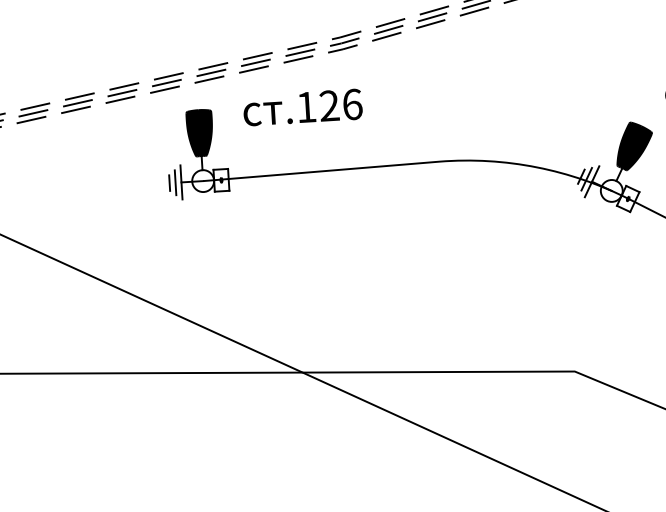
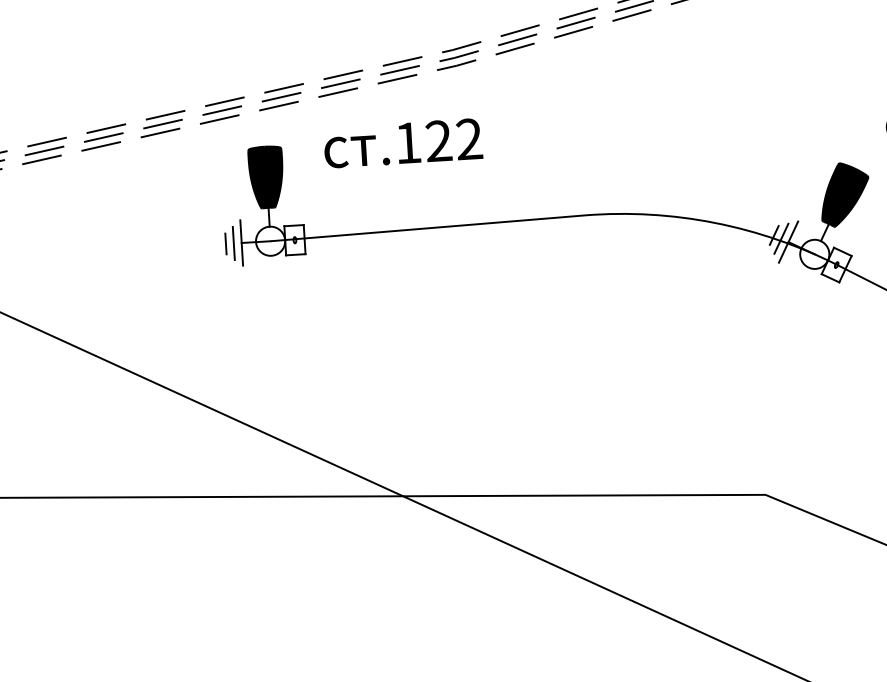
text: (352, 104) -> (469, 139), .126 -> .122

